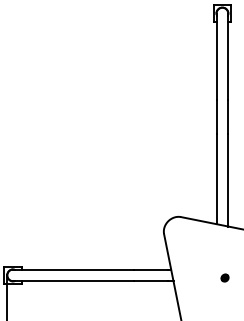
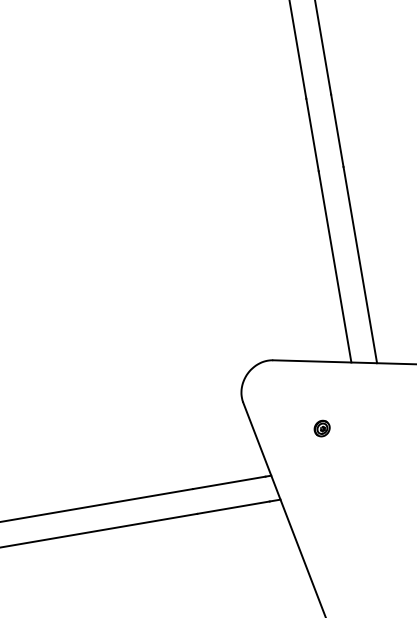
part: (224, 277) -> (320, 427), moved

